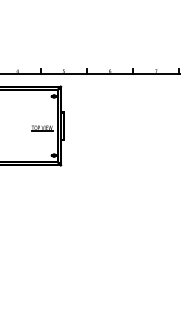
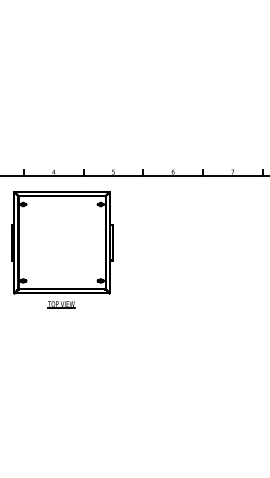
part: (42, 128) -> (61, 304), moved

